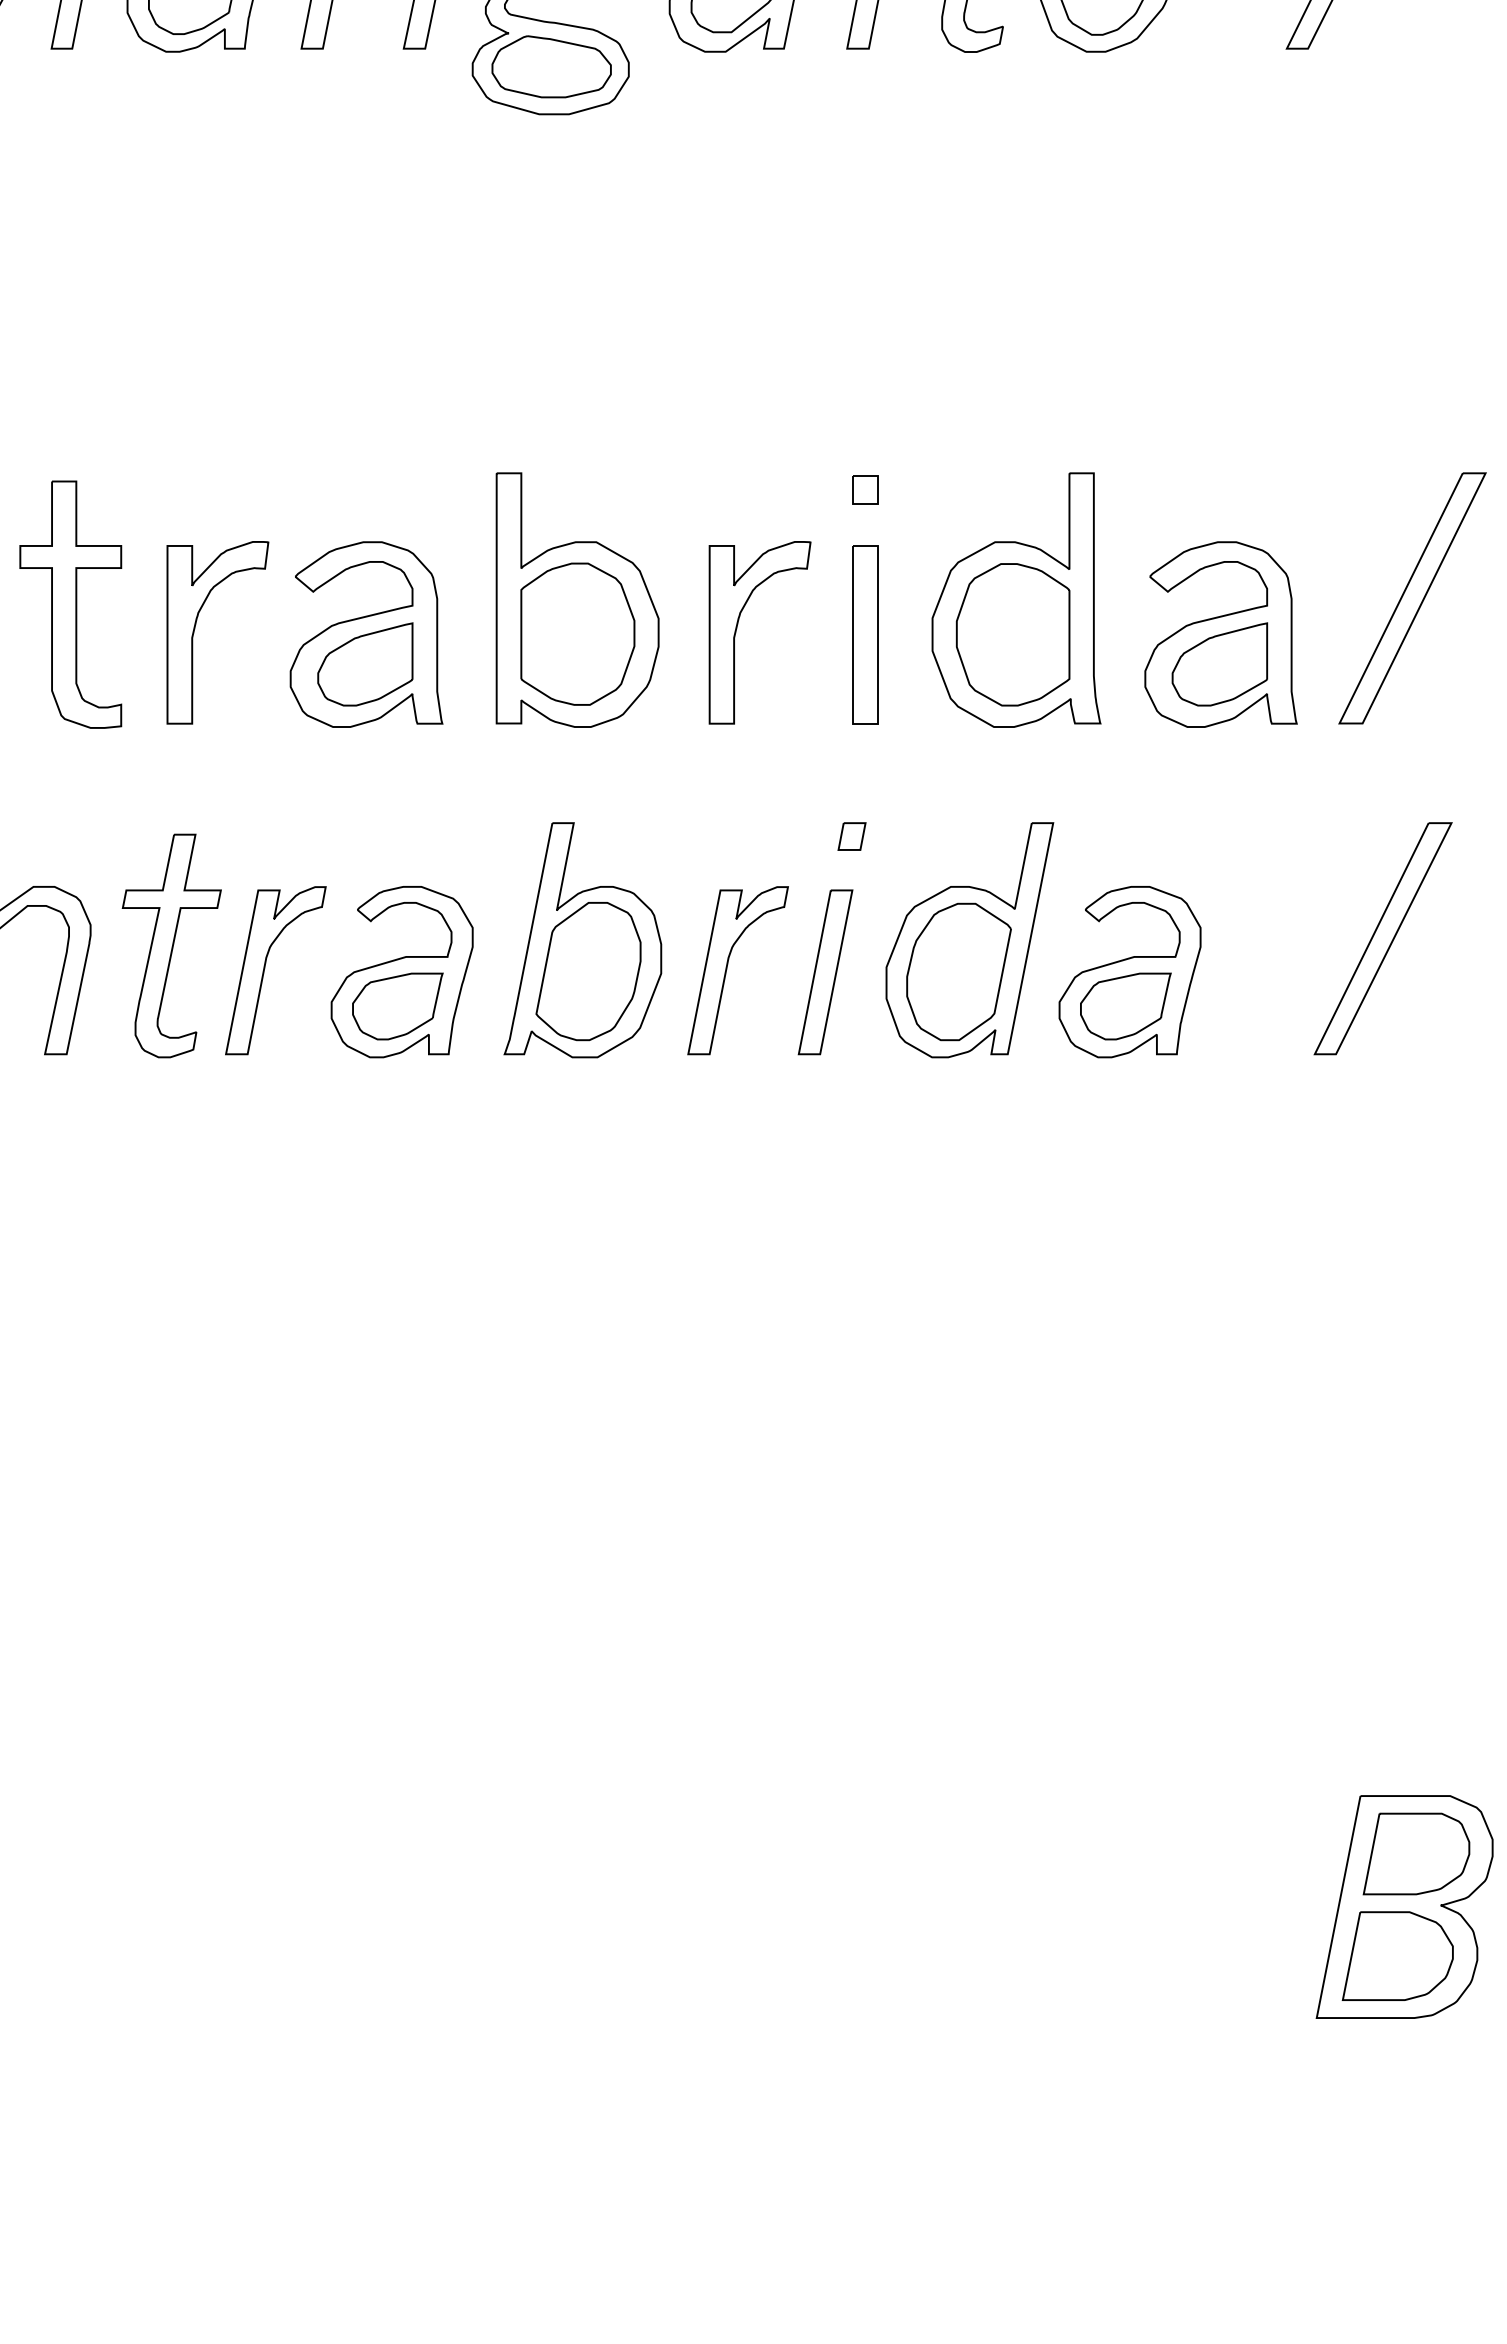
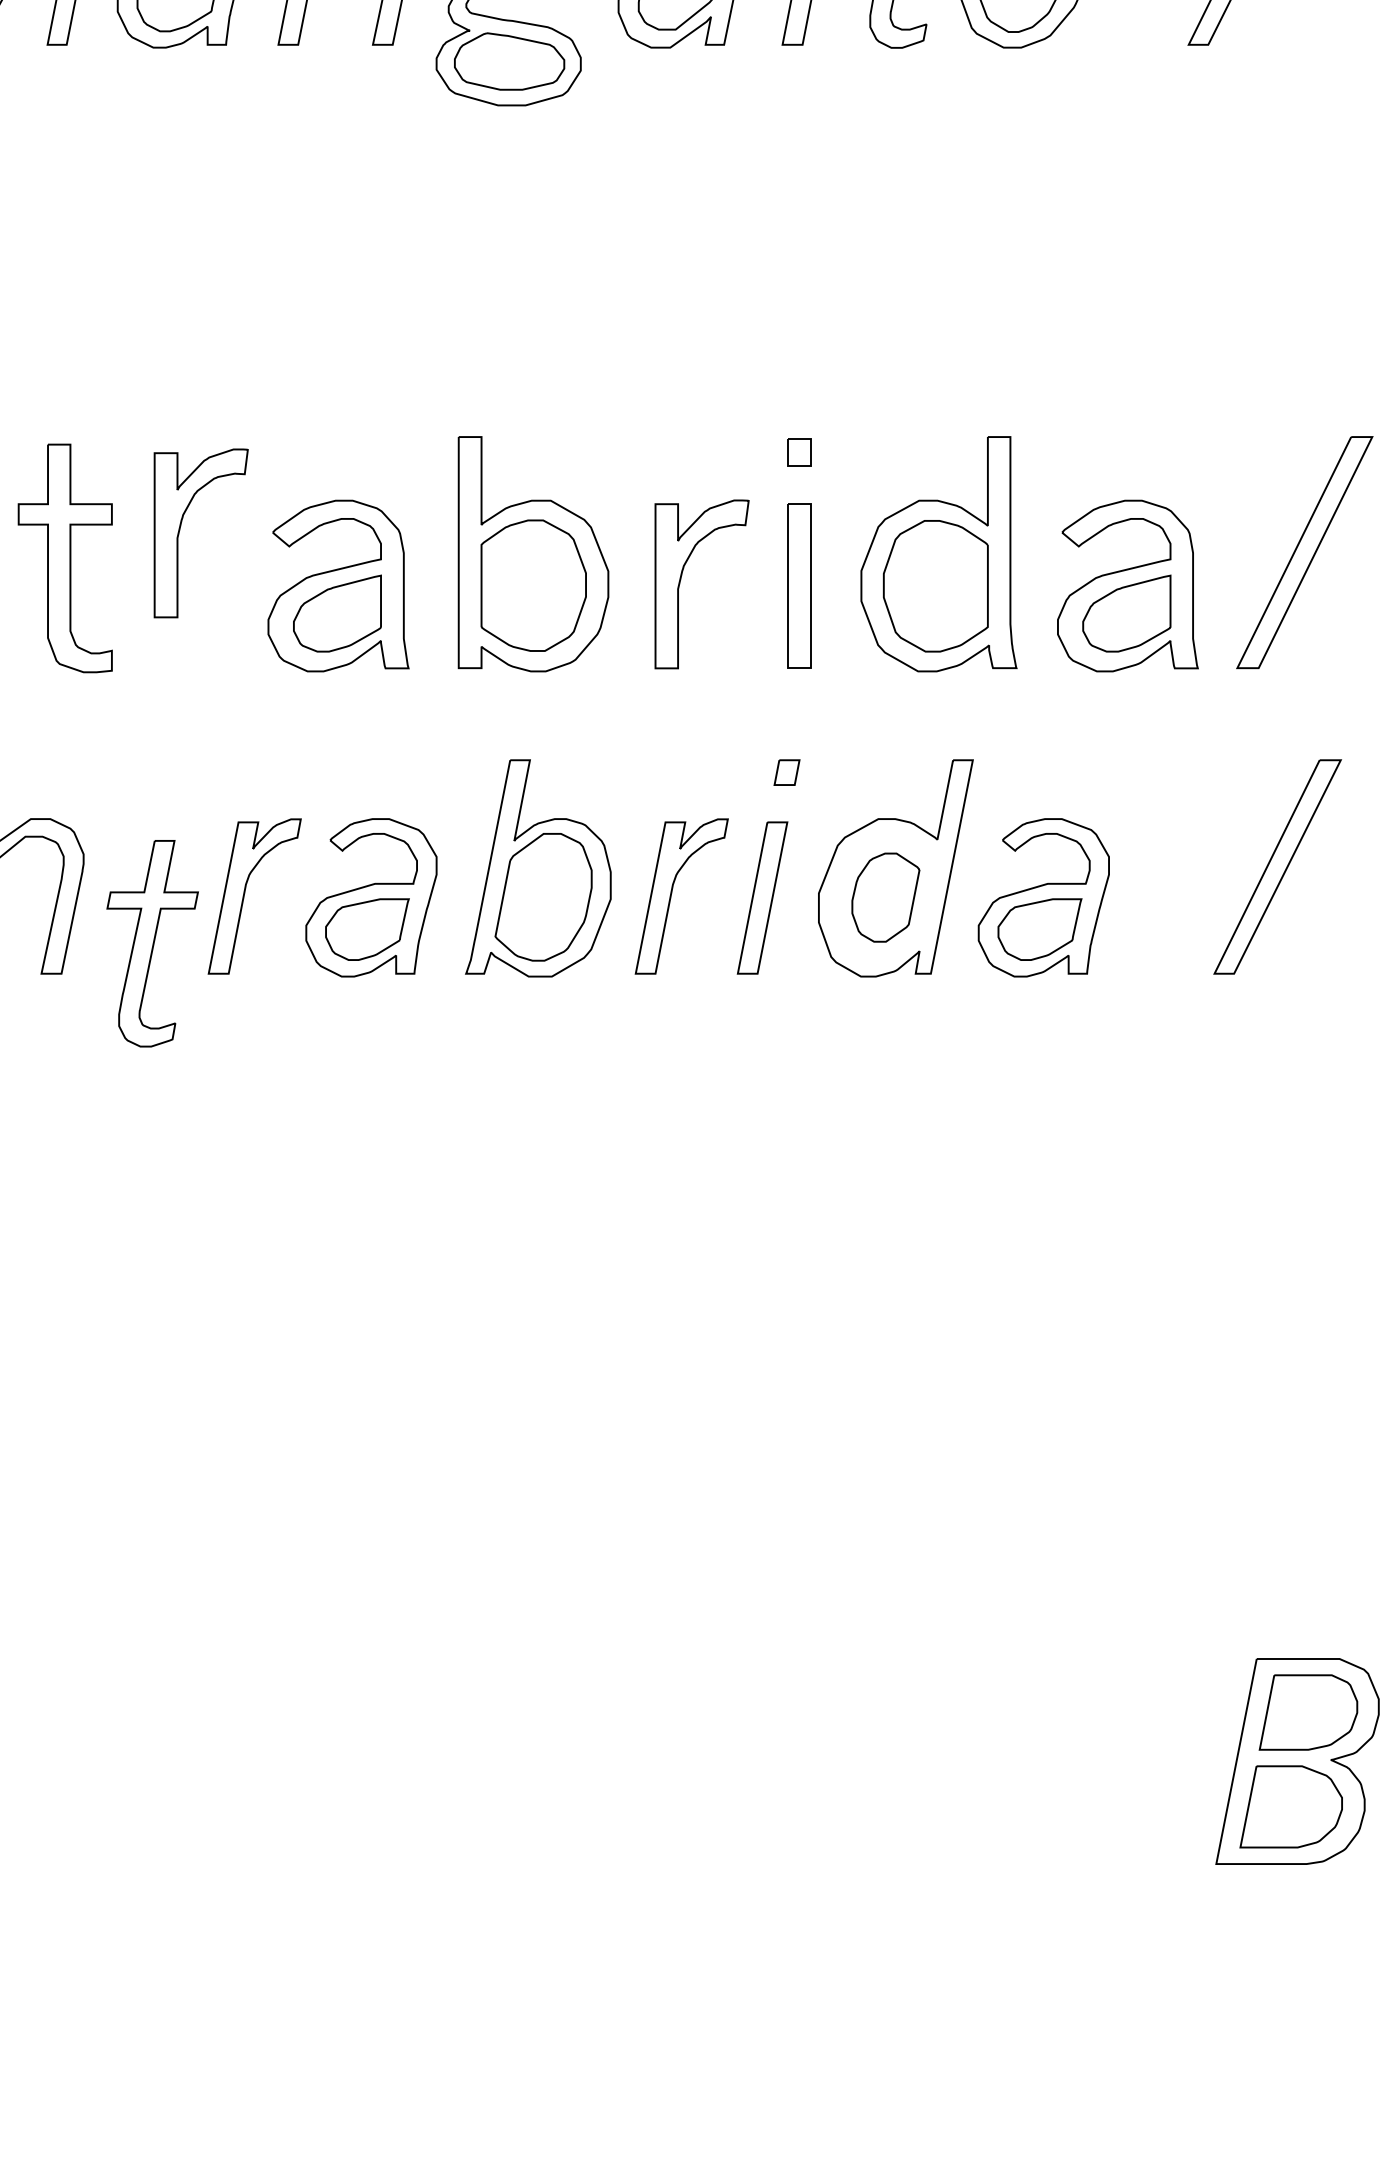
part: (195, 629) -> (180, 530), moved
part: (171, 945) -> (152, 943), moved
part: (958, 971) -> (885, 897), size x0.7

